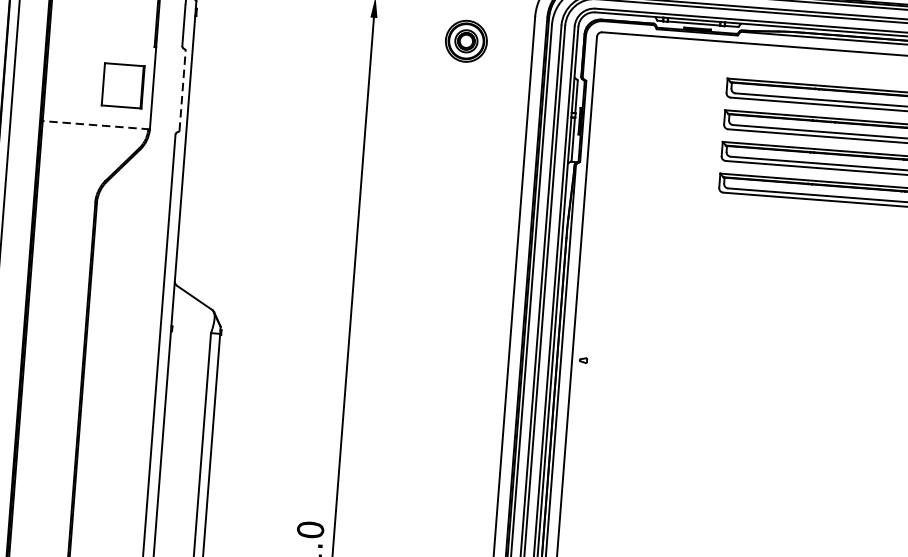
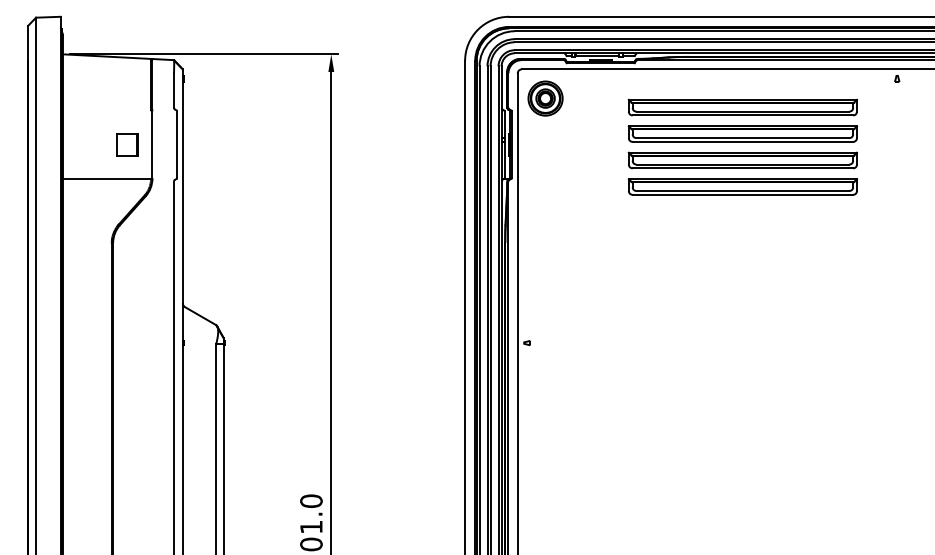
part: (466, 41) -> (545, 98), moved
part: (123, 85) -> (127, 144), size x0.62
line: (183, 90) -> (177, 144), dashed -> solid
line: (96, 124) -> (107, 178), dashed -> solid

